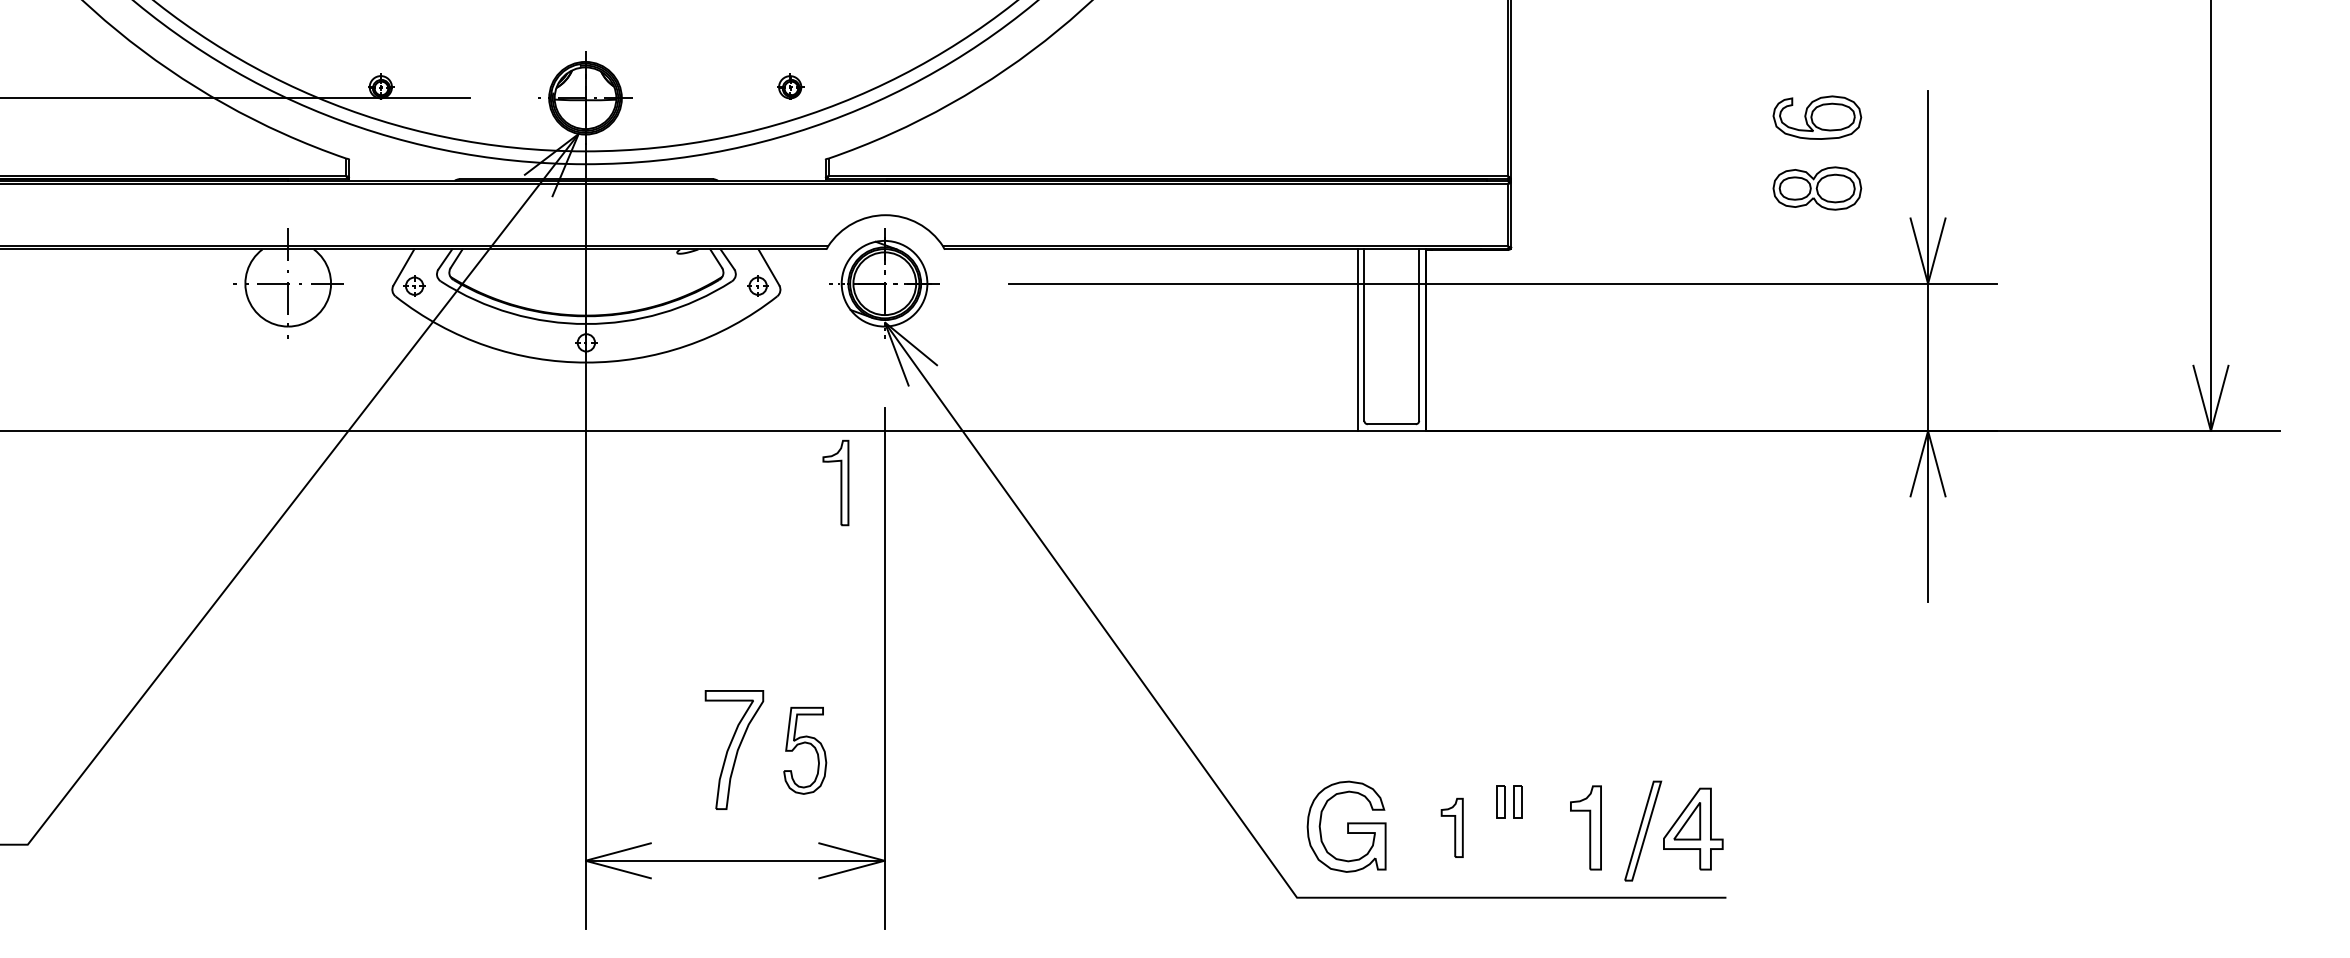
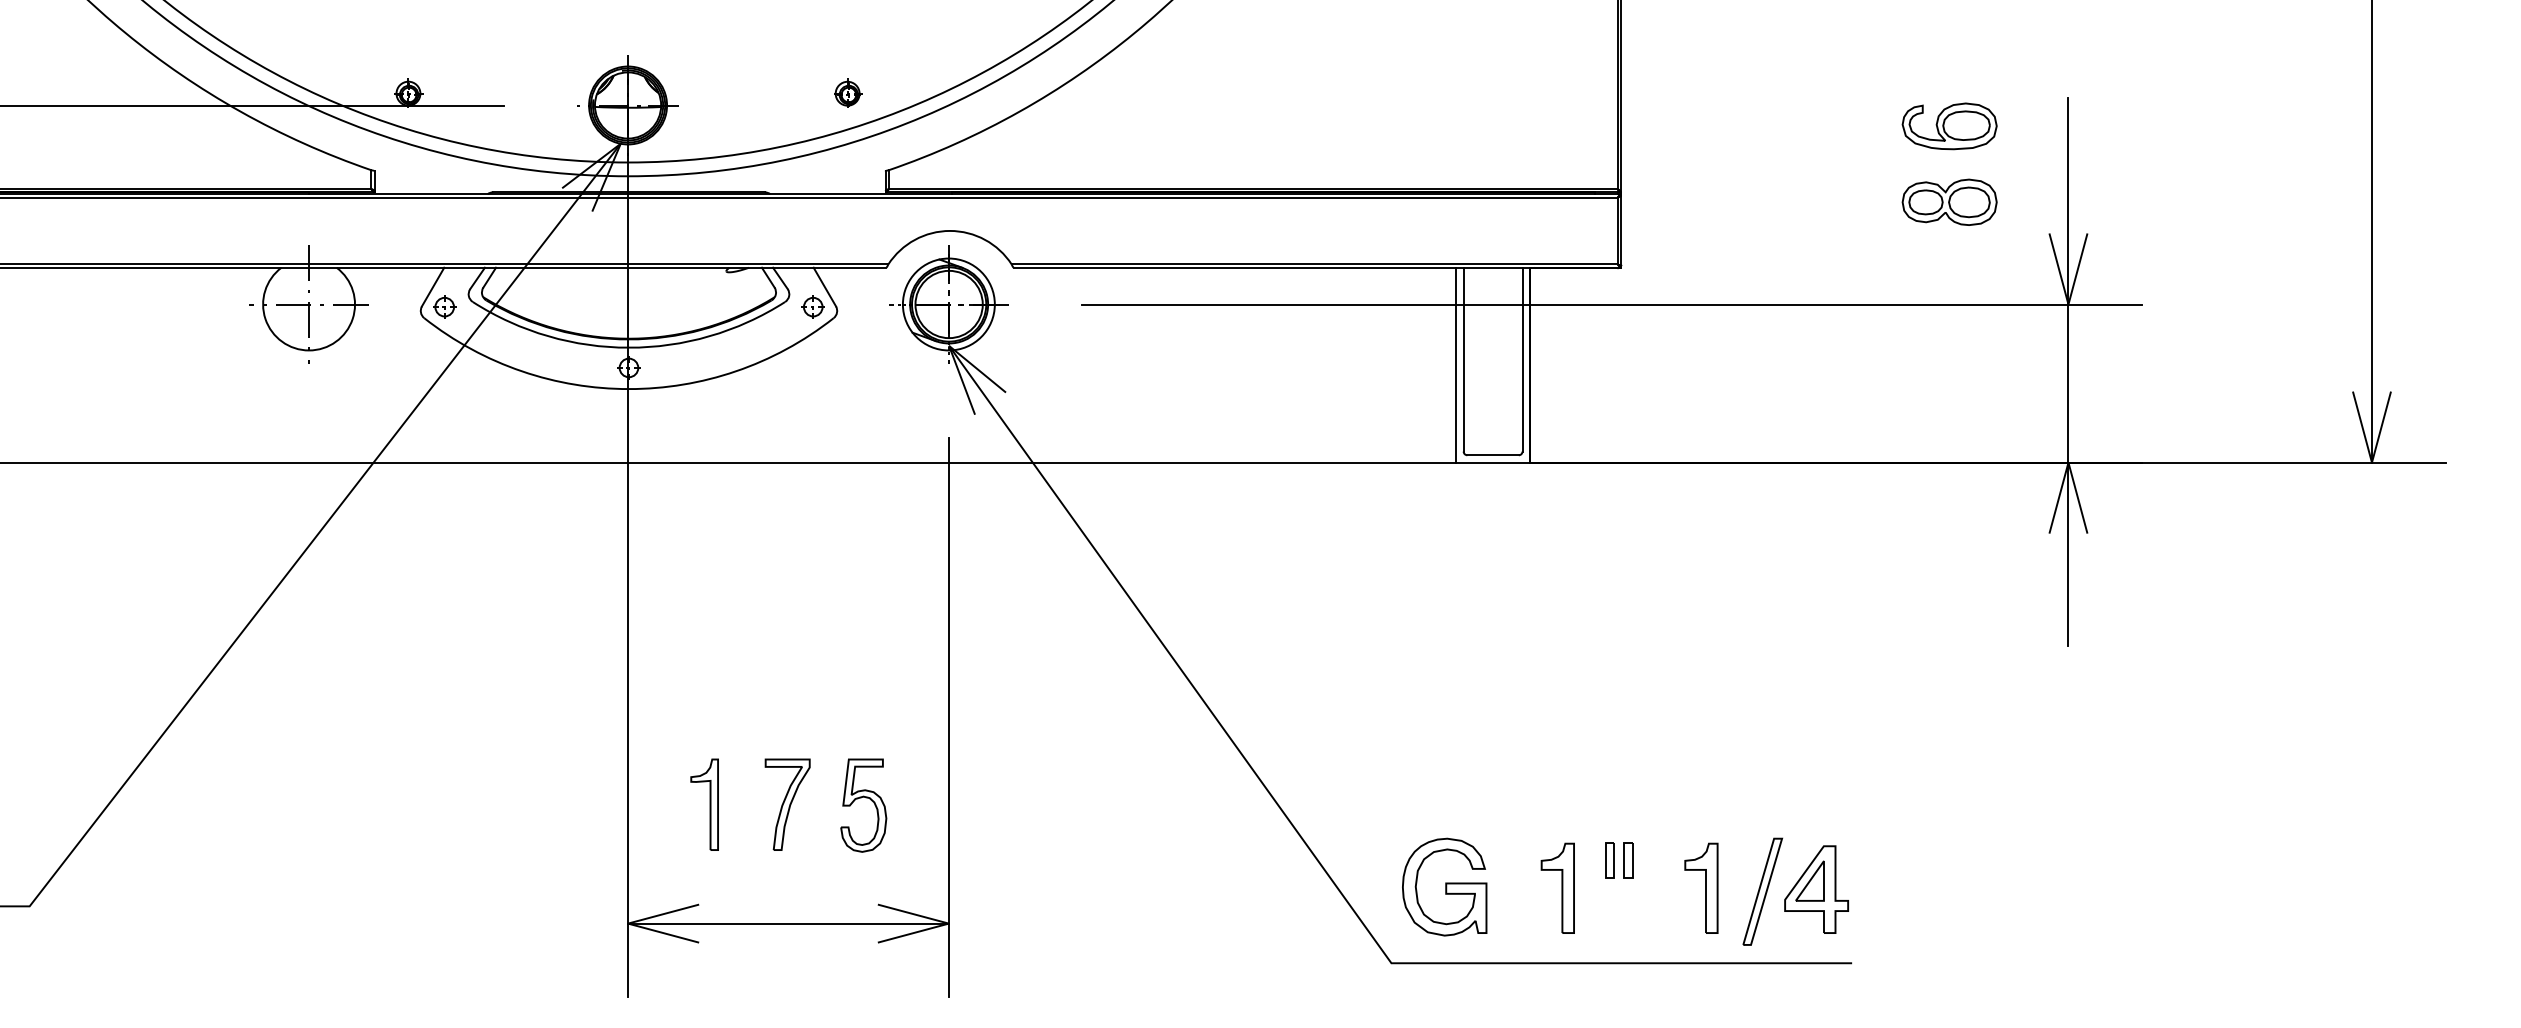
part: (835, 482) -> (704, 804), moved
part: (733, 749) -> (786, 804), size x0.71
part: (1452, 827) -> (1558, 887), size x1.43

